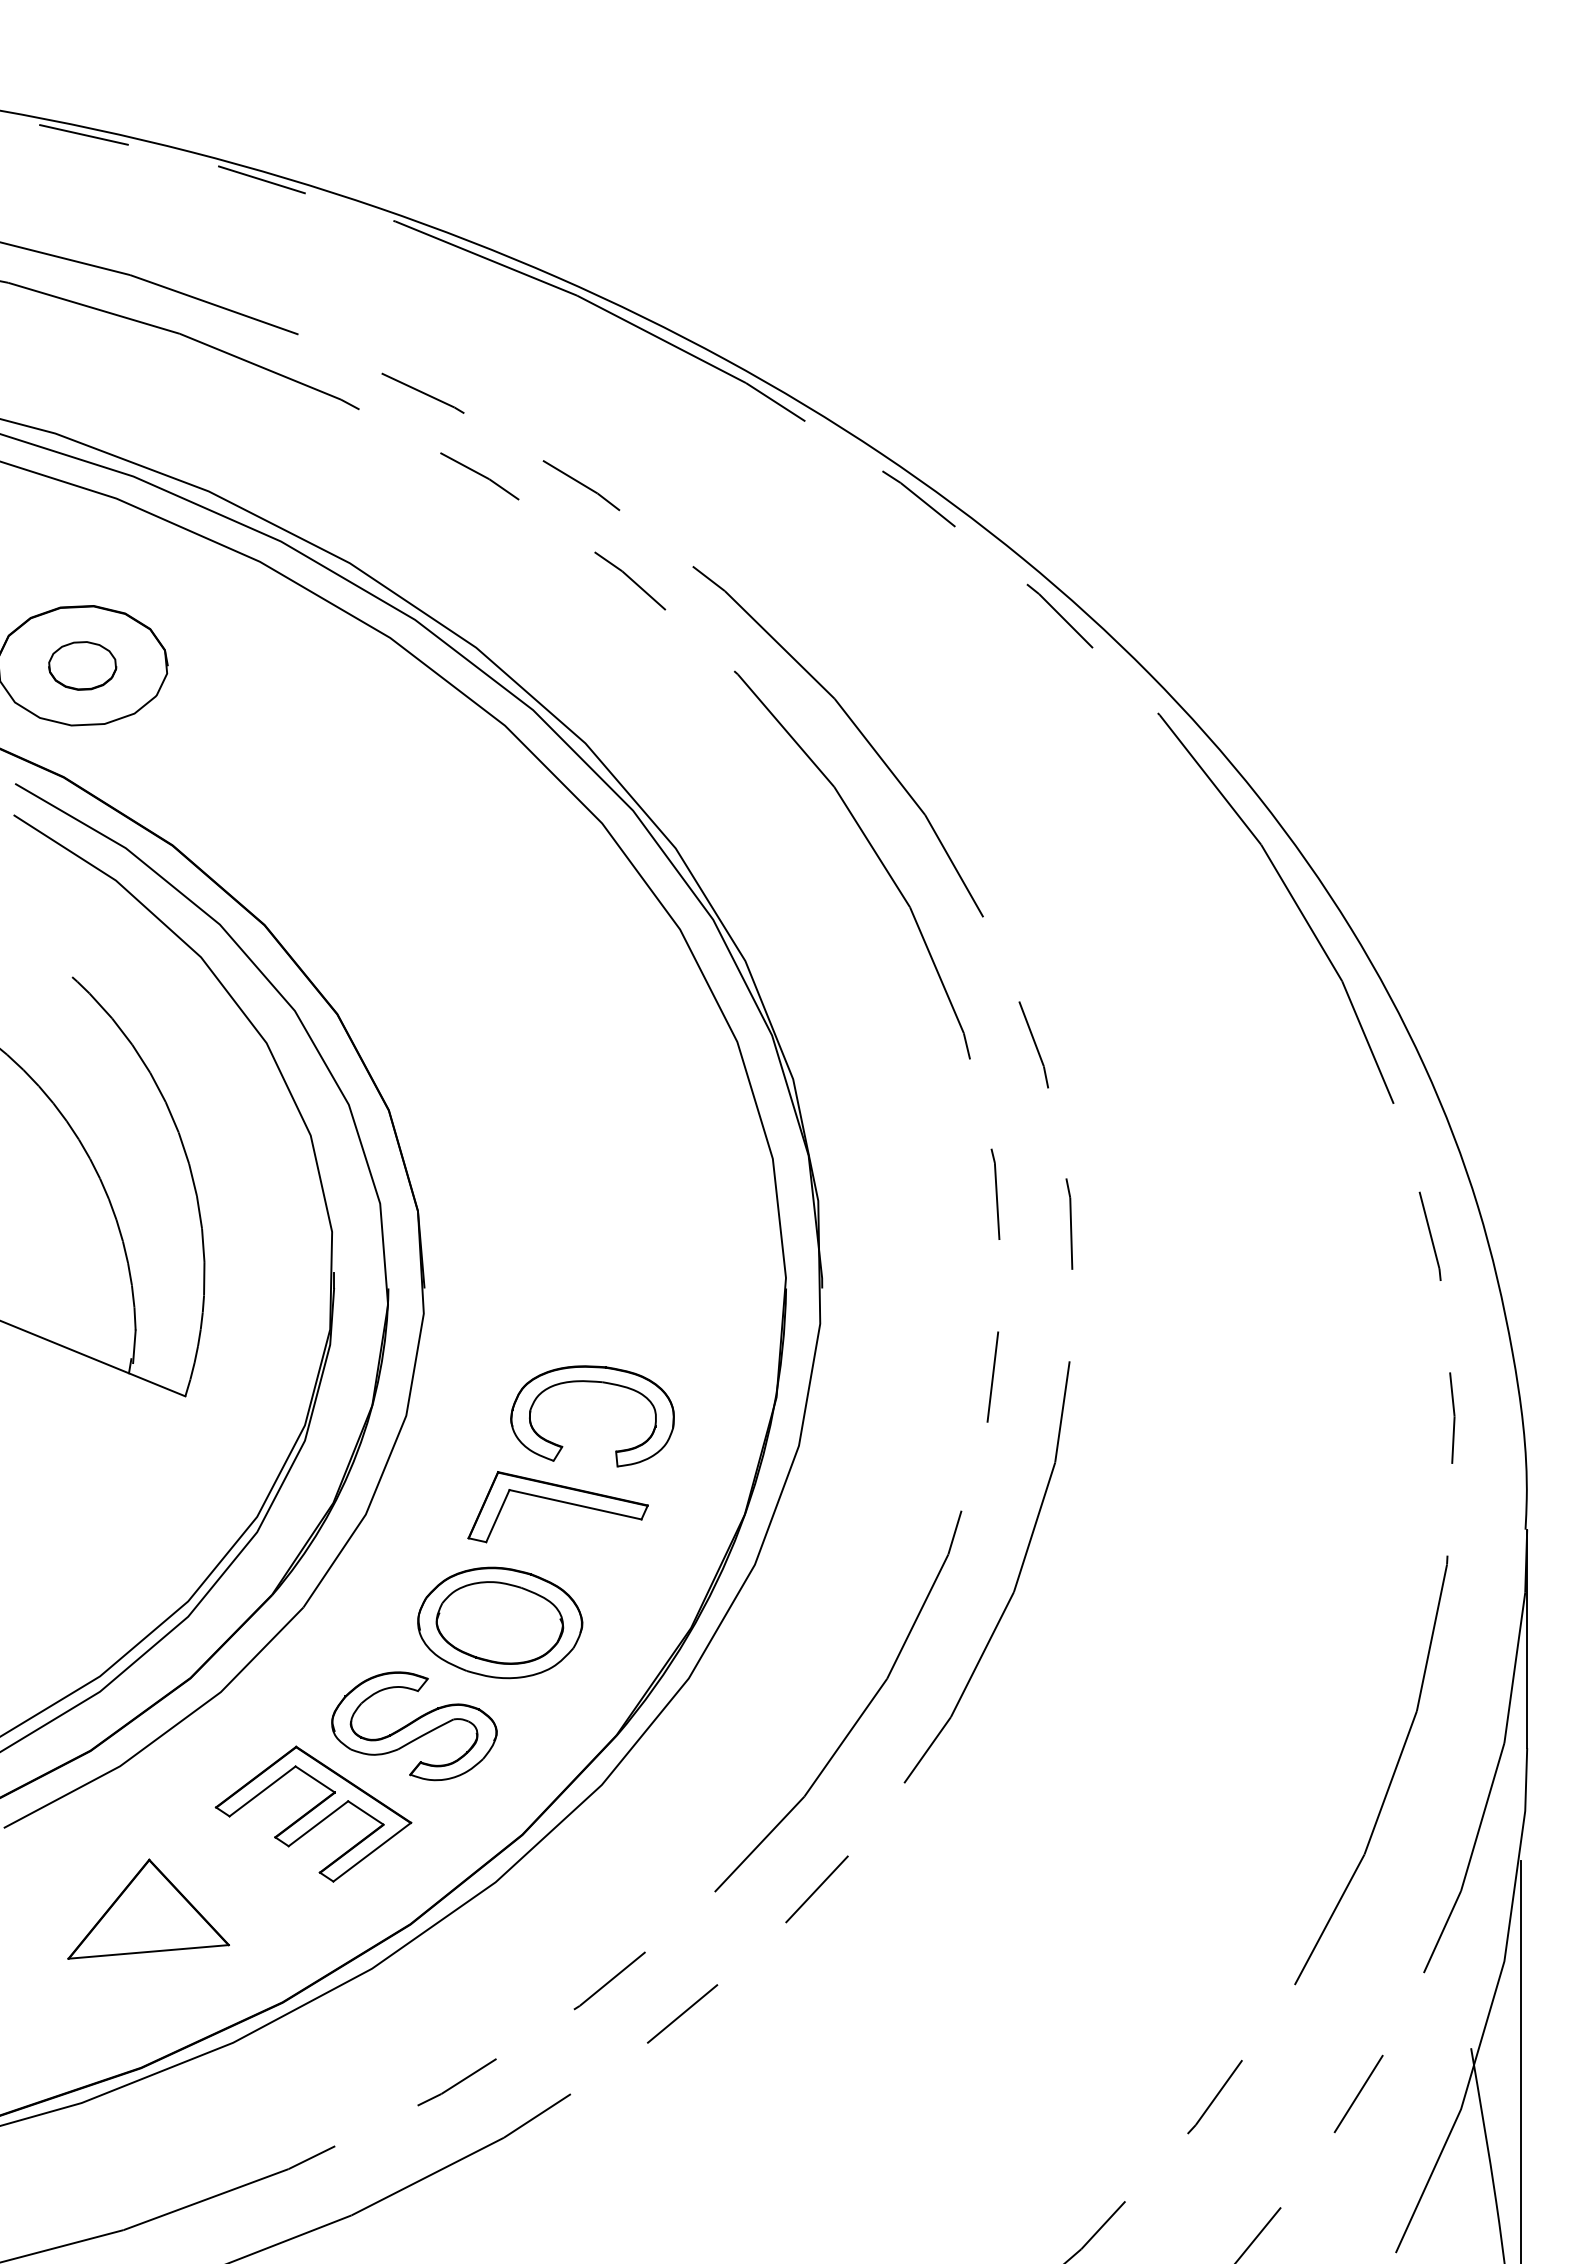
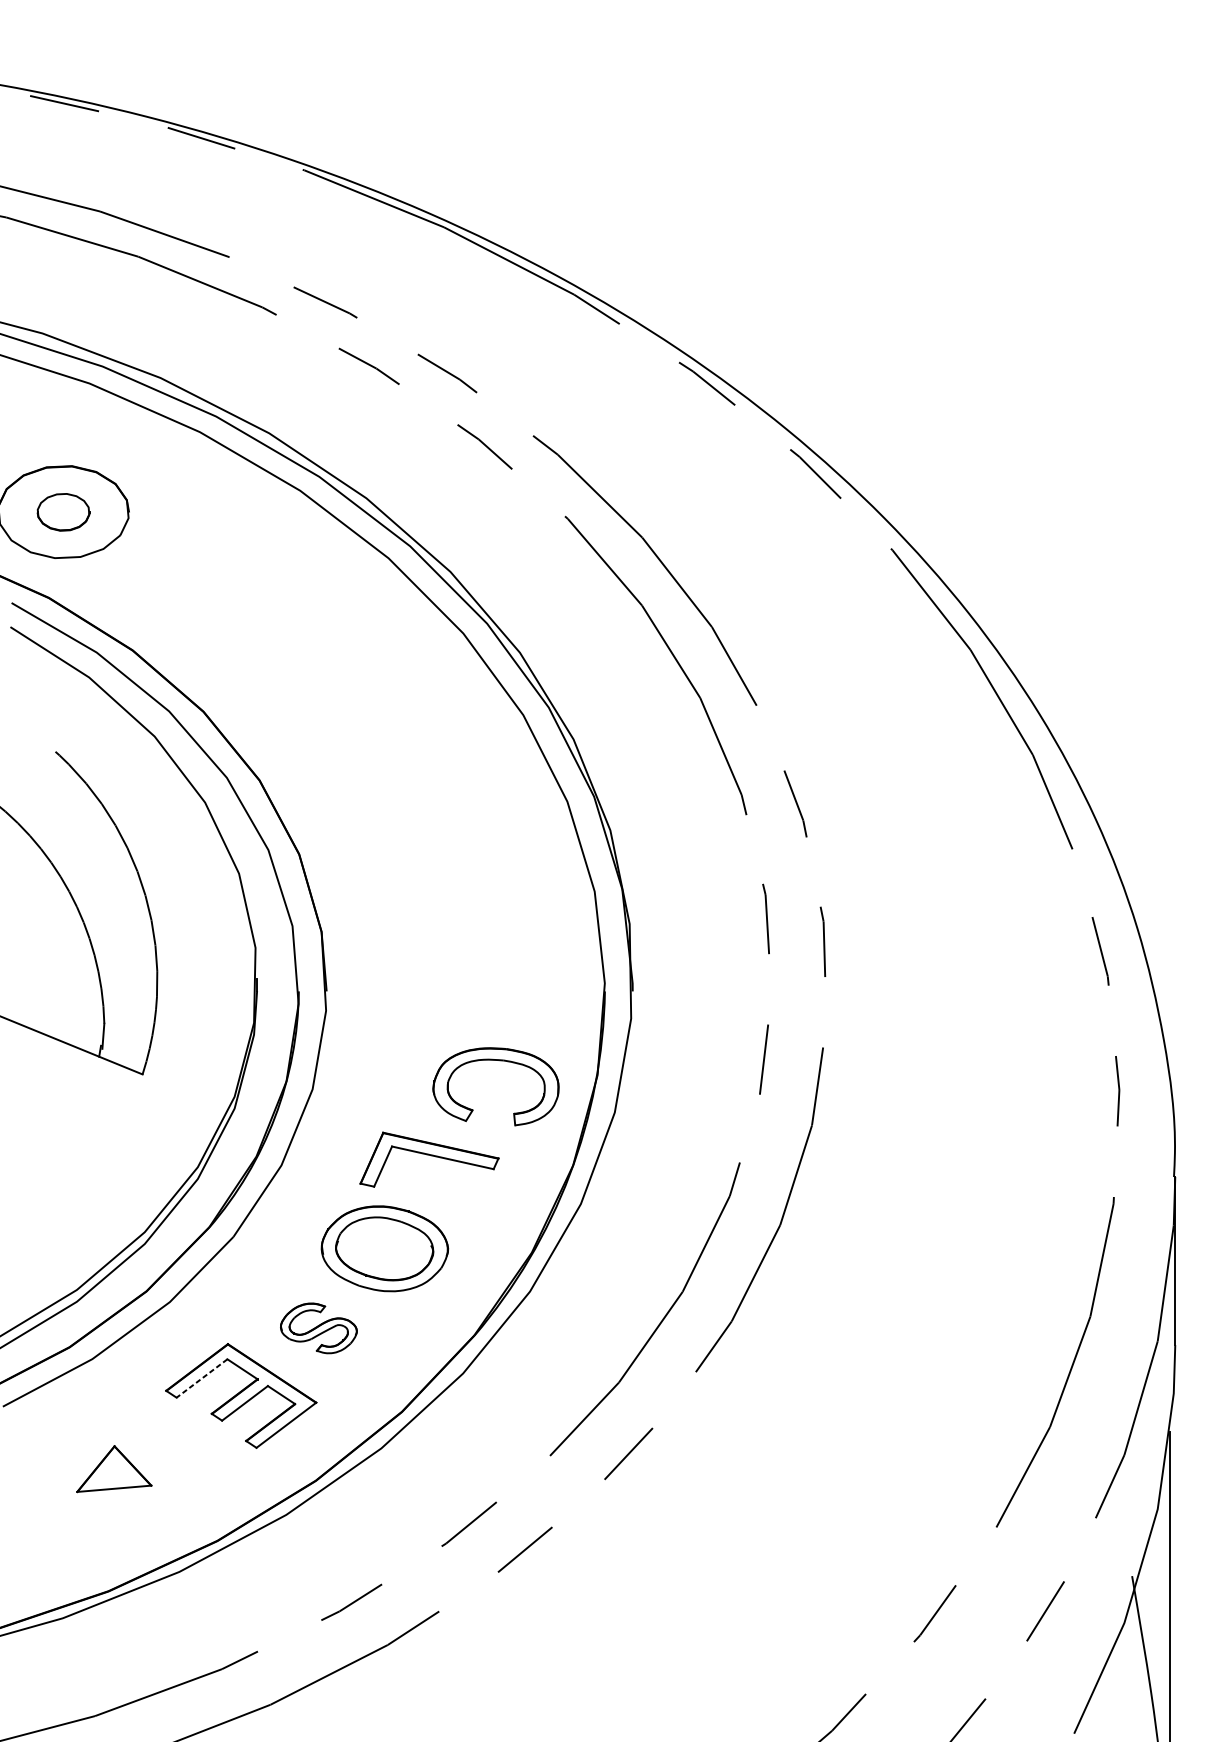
part: (592, 1382) -> (495, 1060), moved
part: (414, 1726) -> (318, 1328), size x0.6
line: (262, 1791) -> (201, 1378), solid -> dashed
part: (148, 1908) -> (114, 1468), size x0.6

